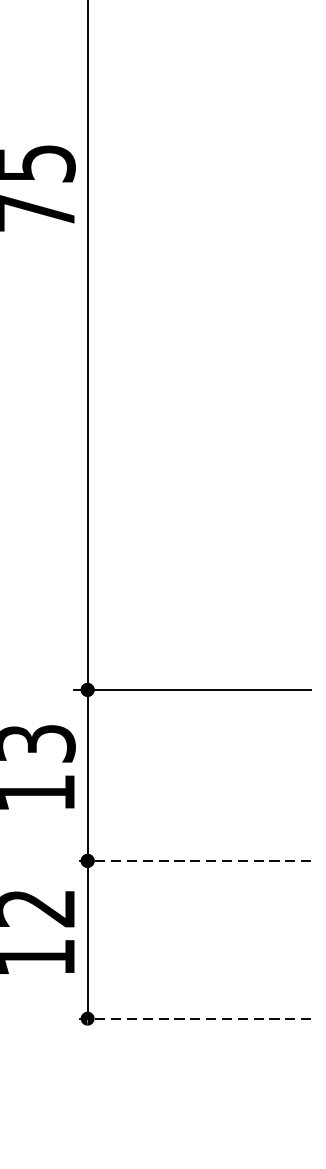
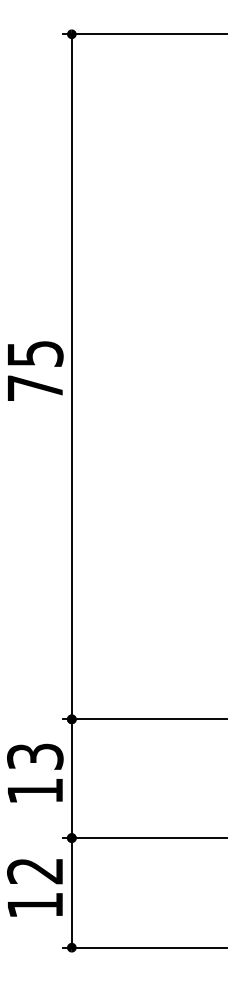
line: (192, 861) -> (144, 838), dashed -> solid
line: (192, 1018) -> (144, 947), dashed -> solid

